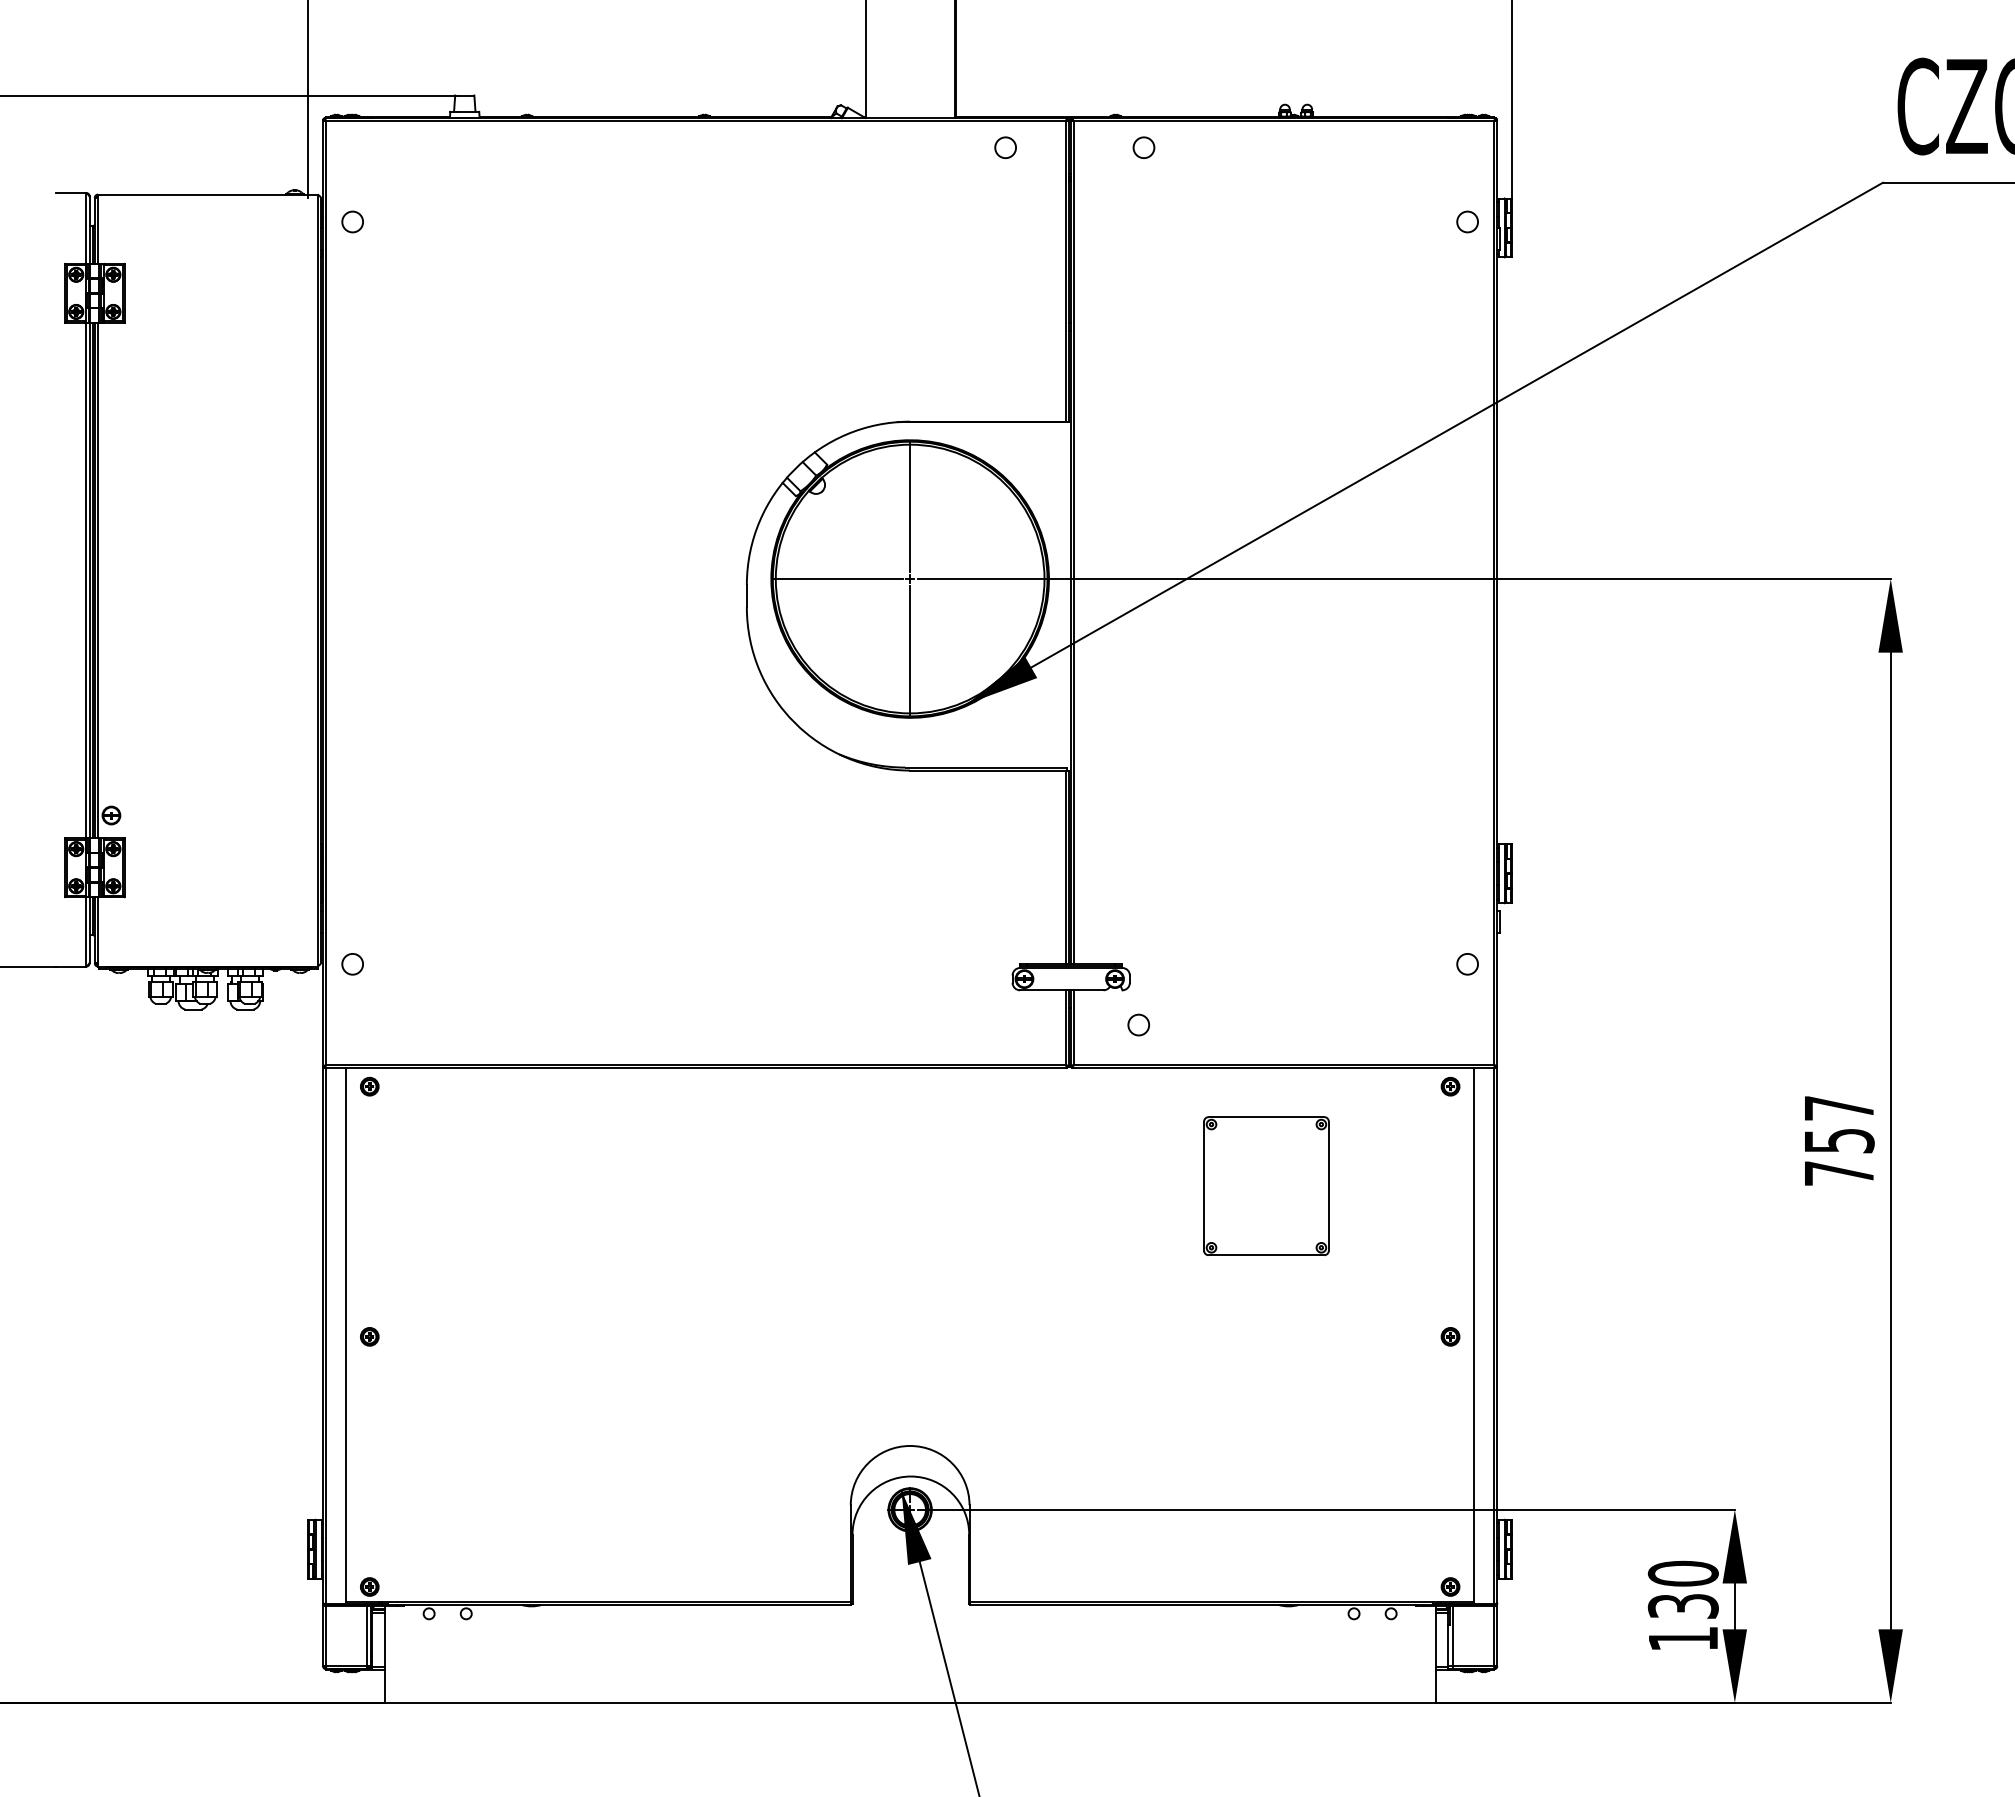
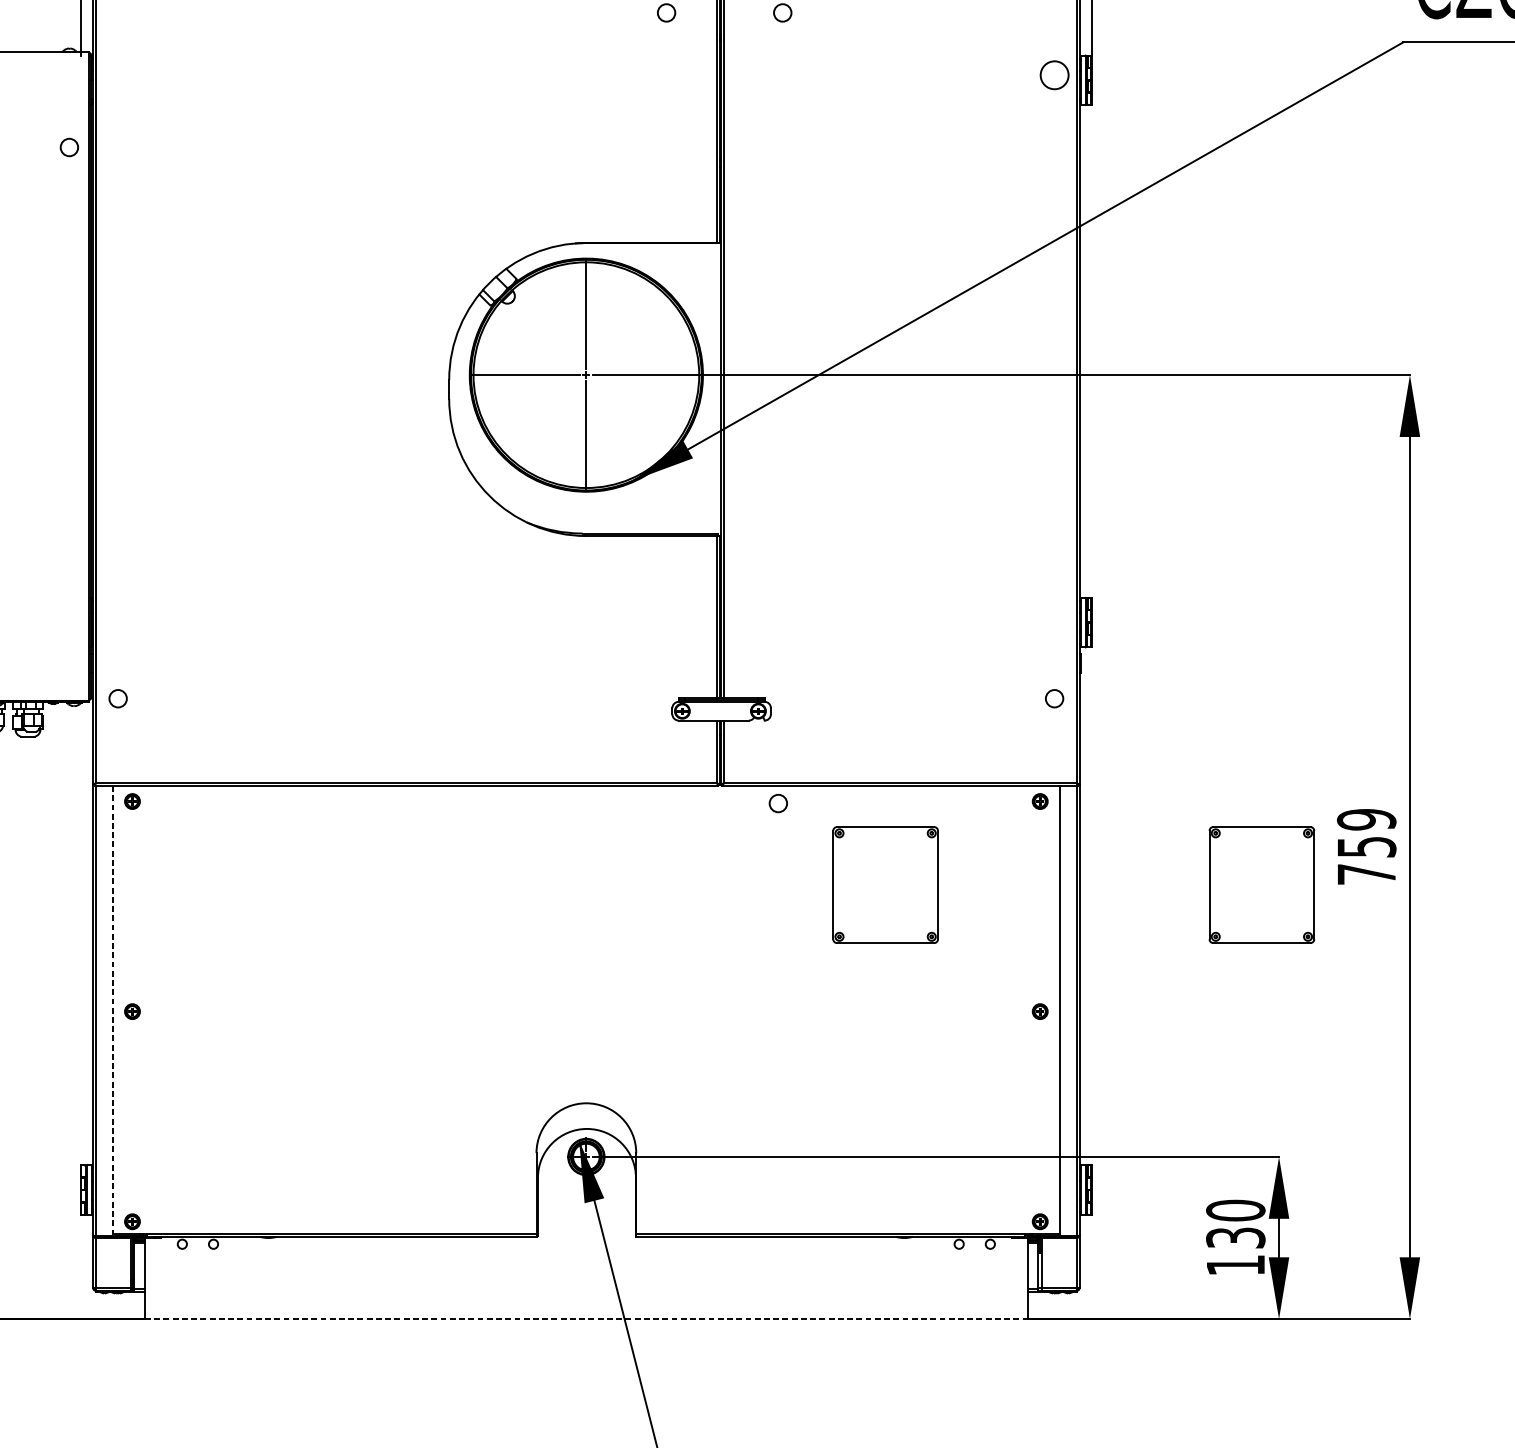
circle: (352, 221) -> (69, 147), moved
circle: (1467, 221) -> (1054, 74), size x1.6
circle: (1138, 1024) -> (778, 803), moved
text: (1838, 1108) -> (1366, 819), 757 -> 759
part: (1714, 1185) -> (1261, 884), added
line: (346, 1335) -> (112, 1010), solid -> dashed
line: (910, 1702) -> (586, 1318), solid -> dashed

